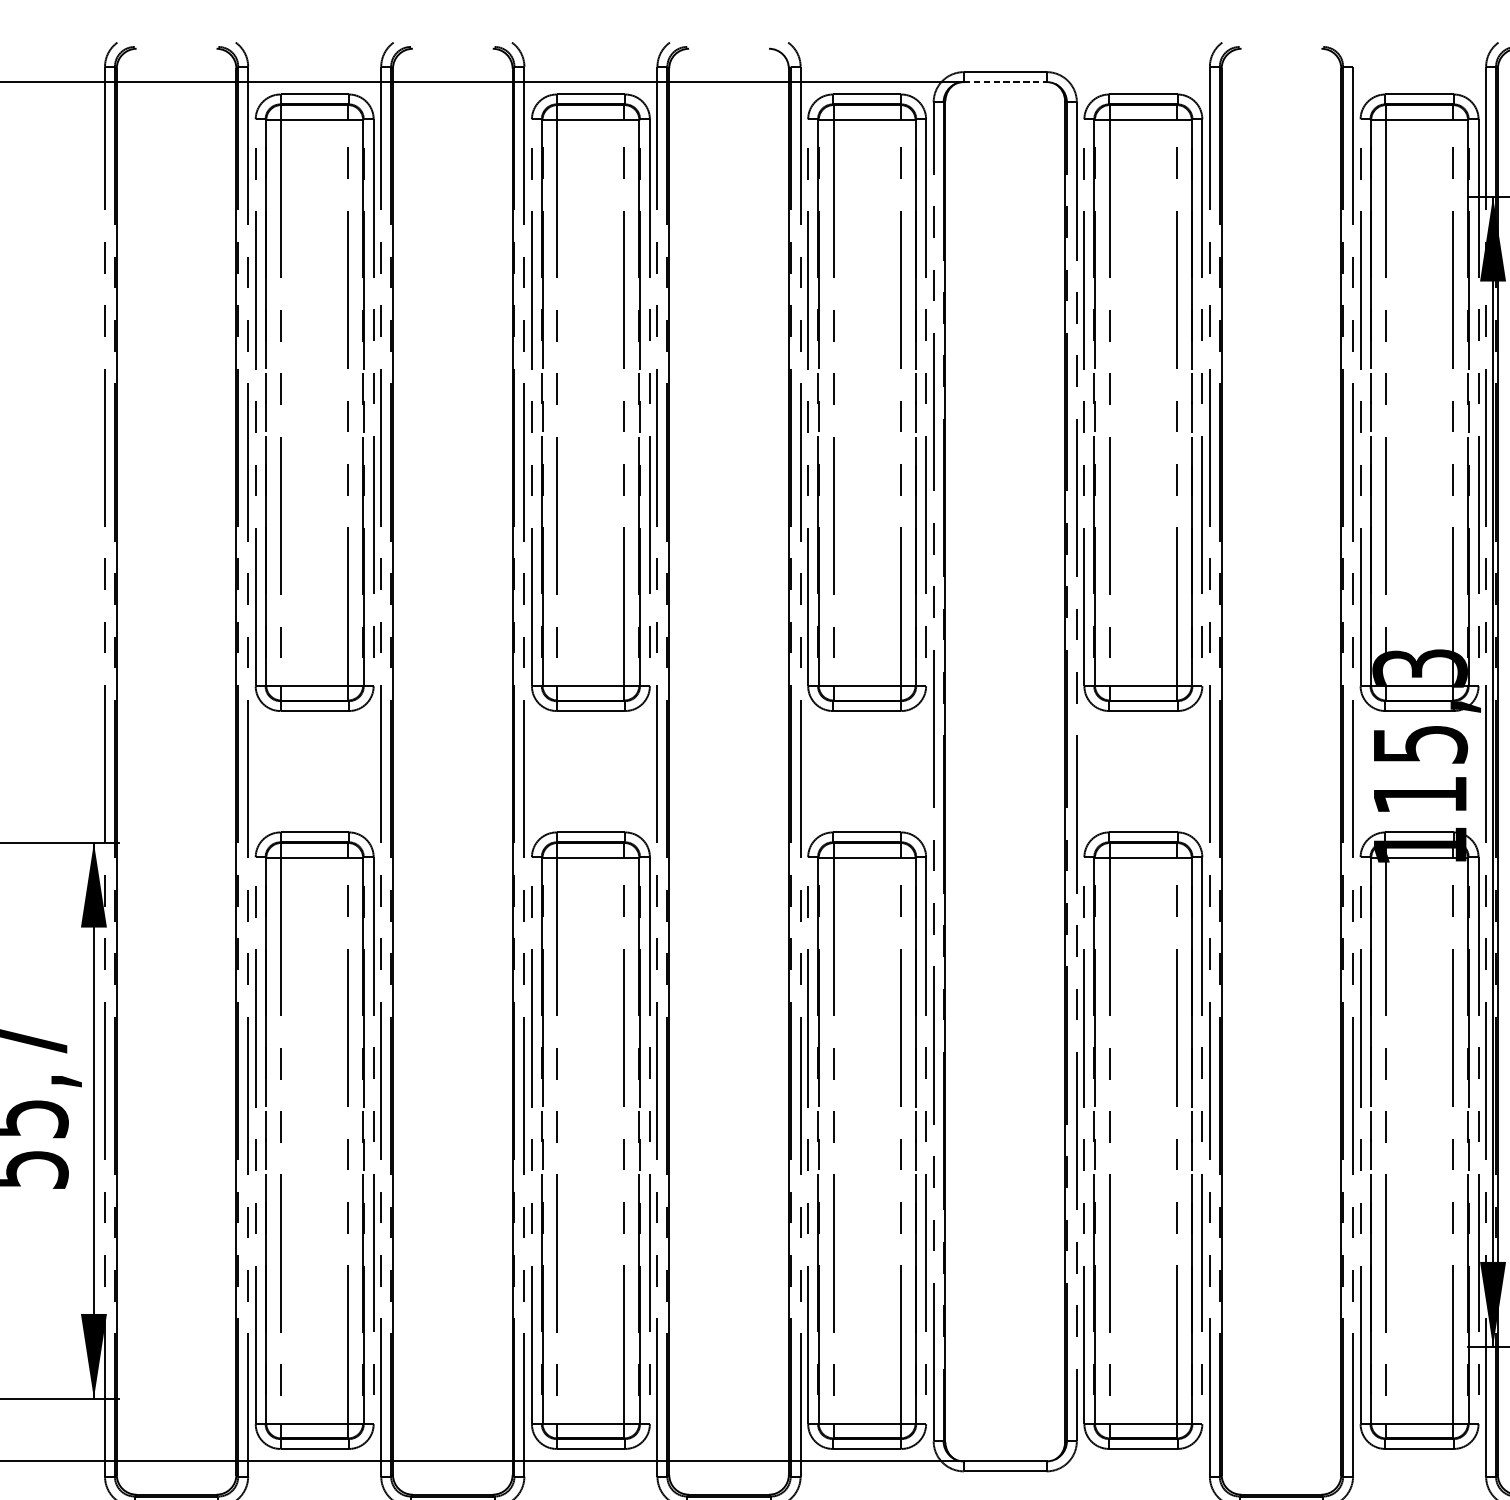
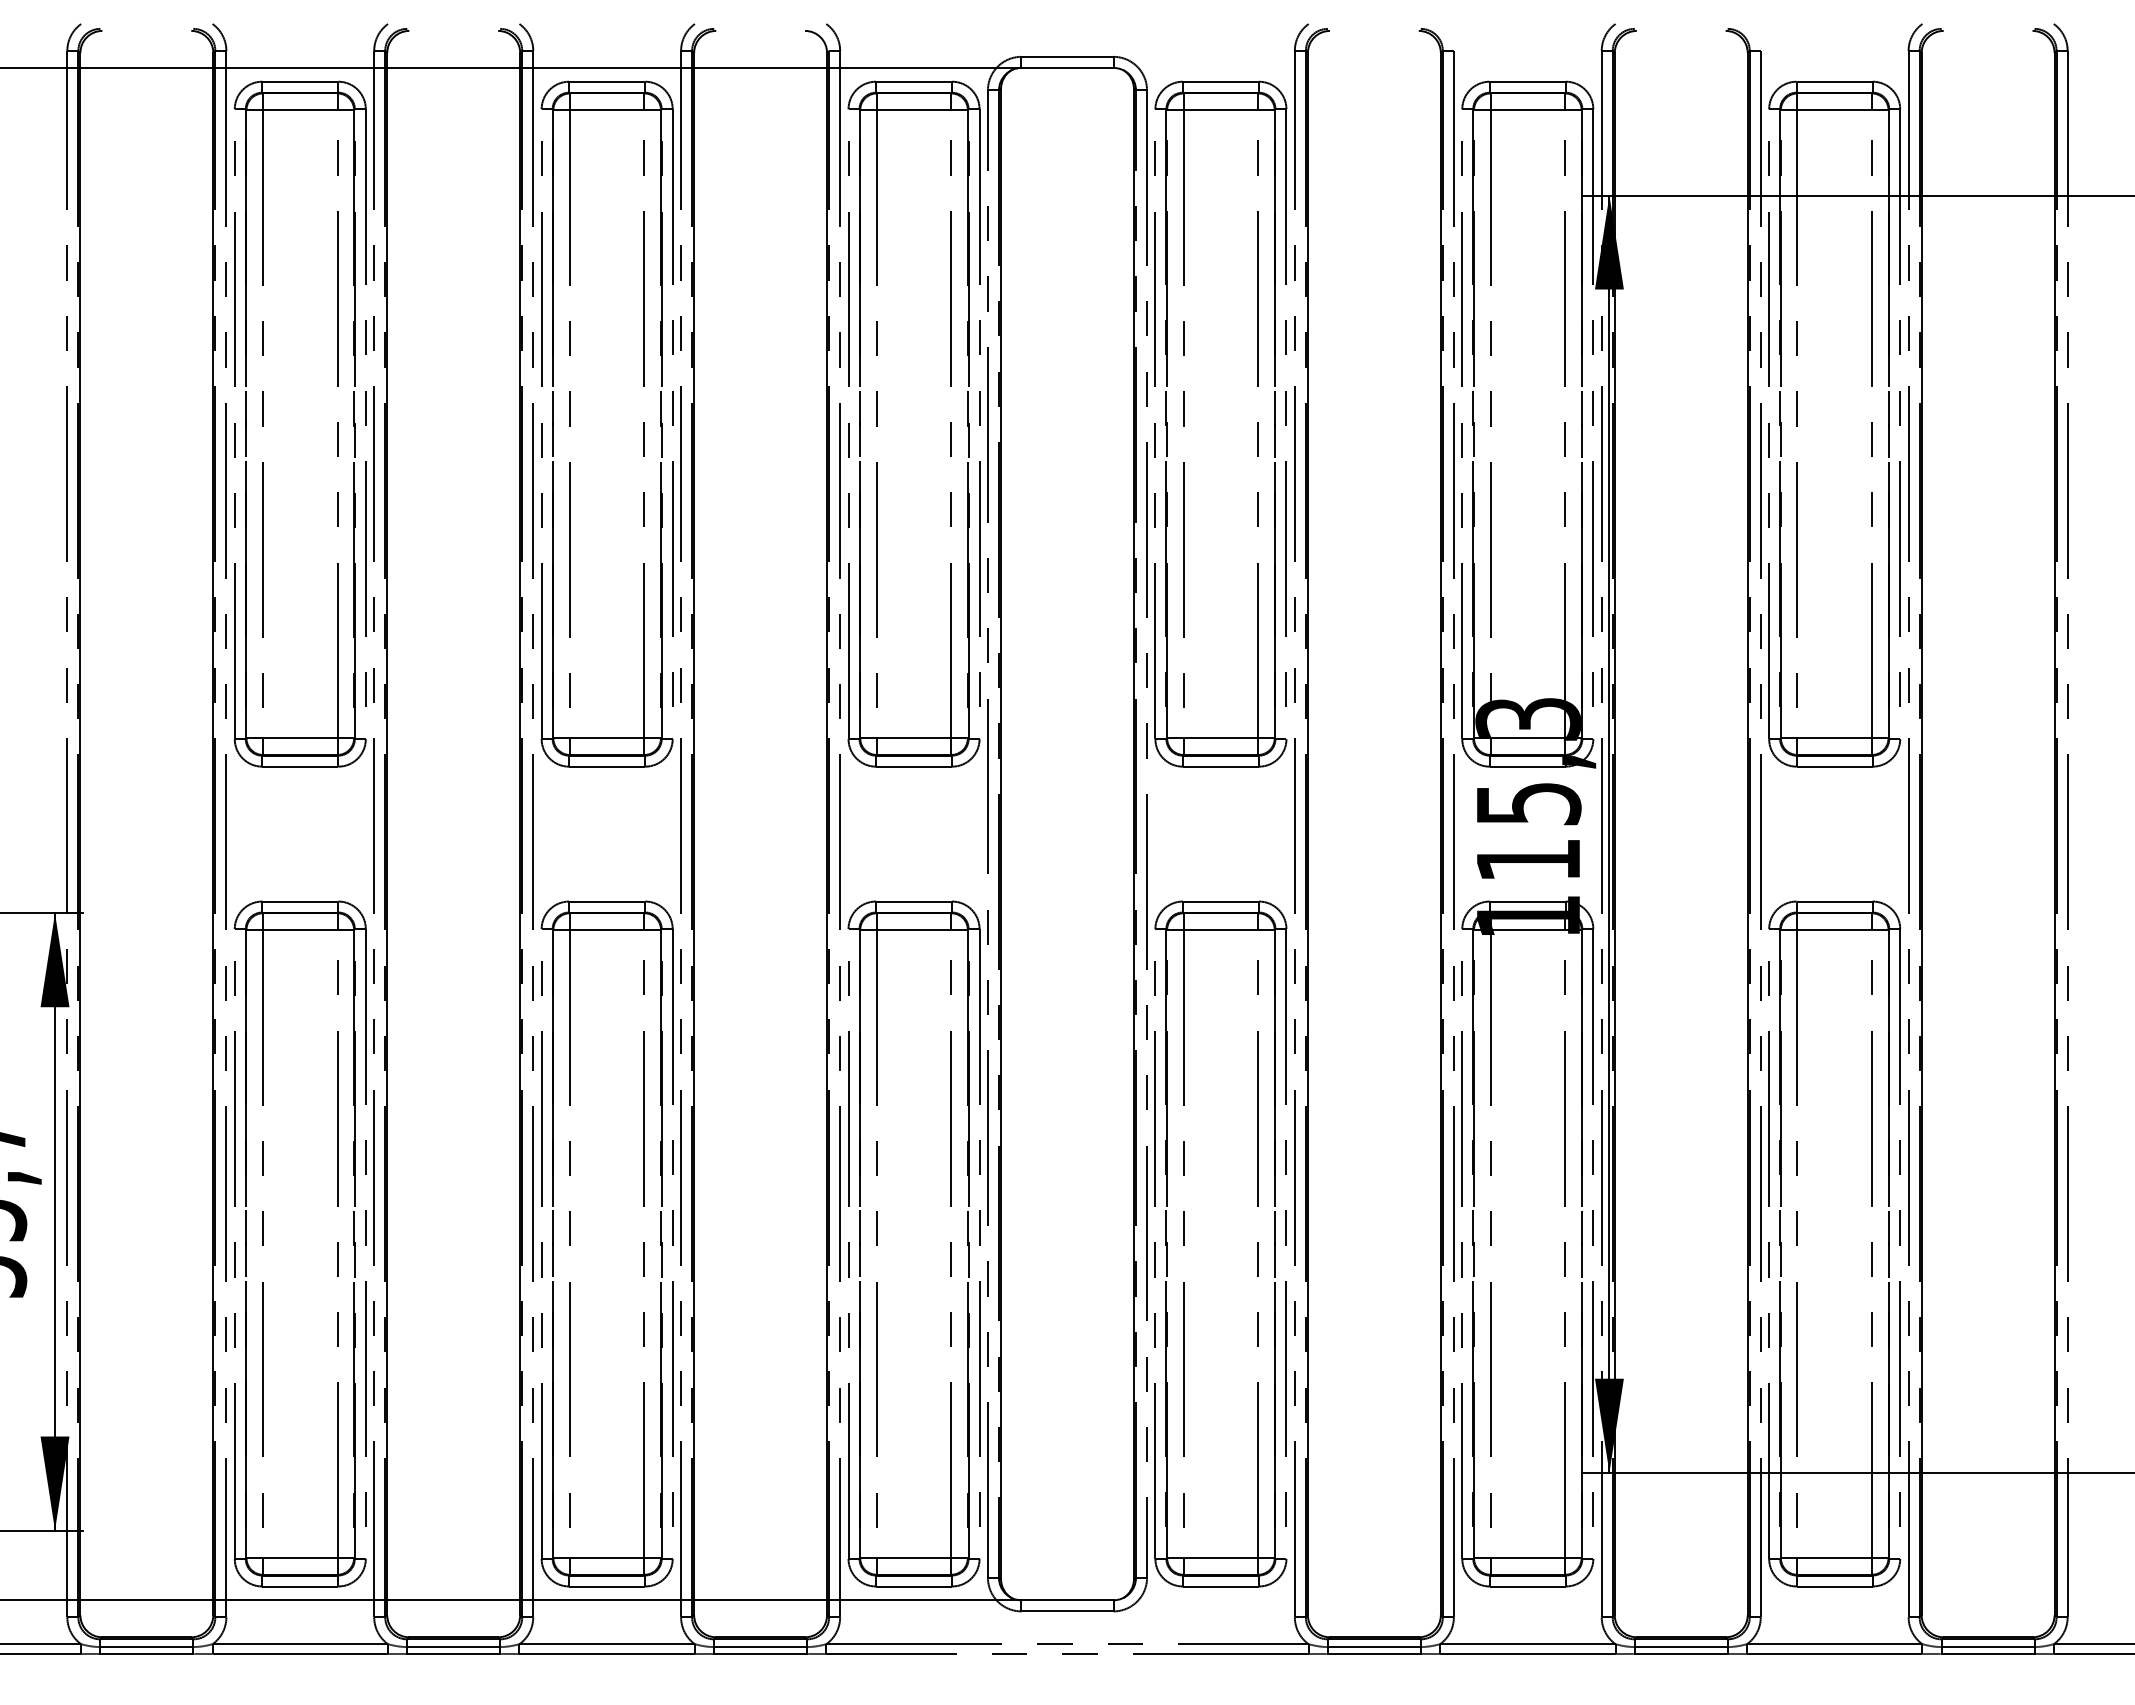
line: (1005, 81) -> (1067, 67), dashed -> solid

